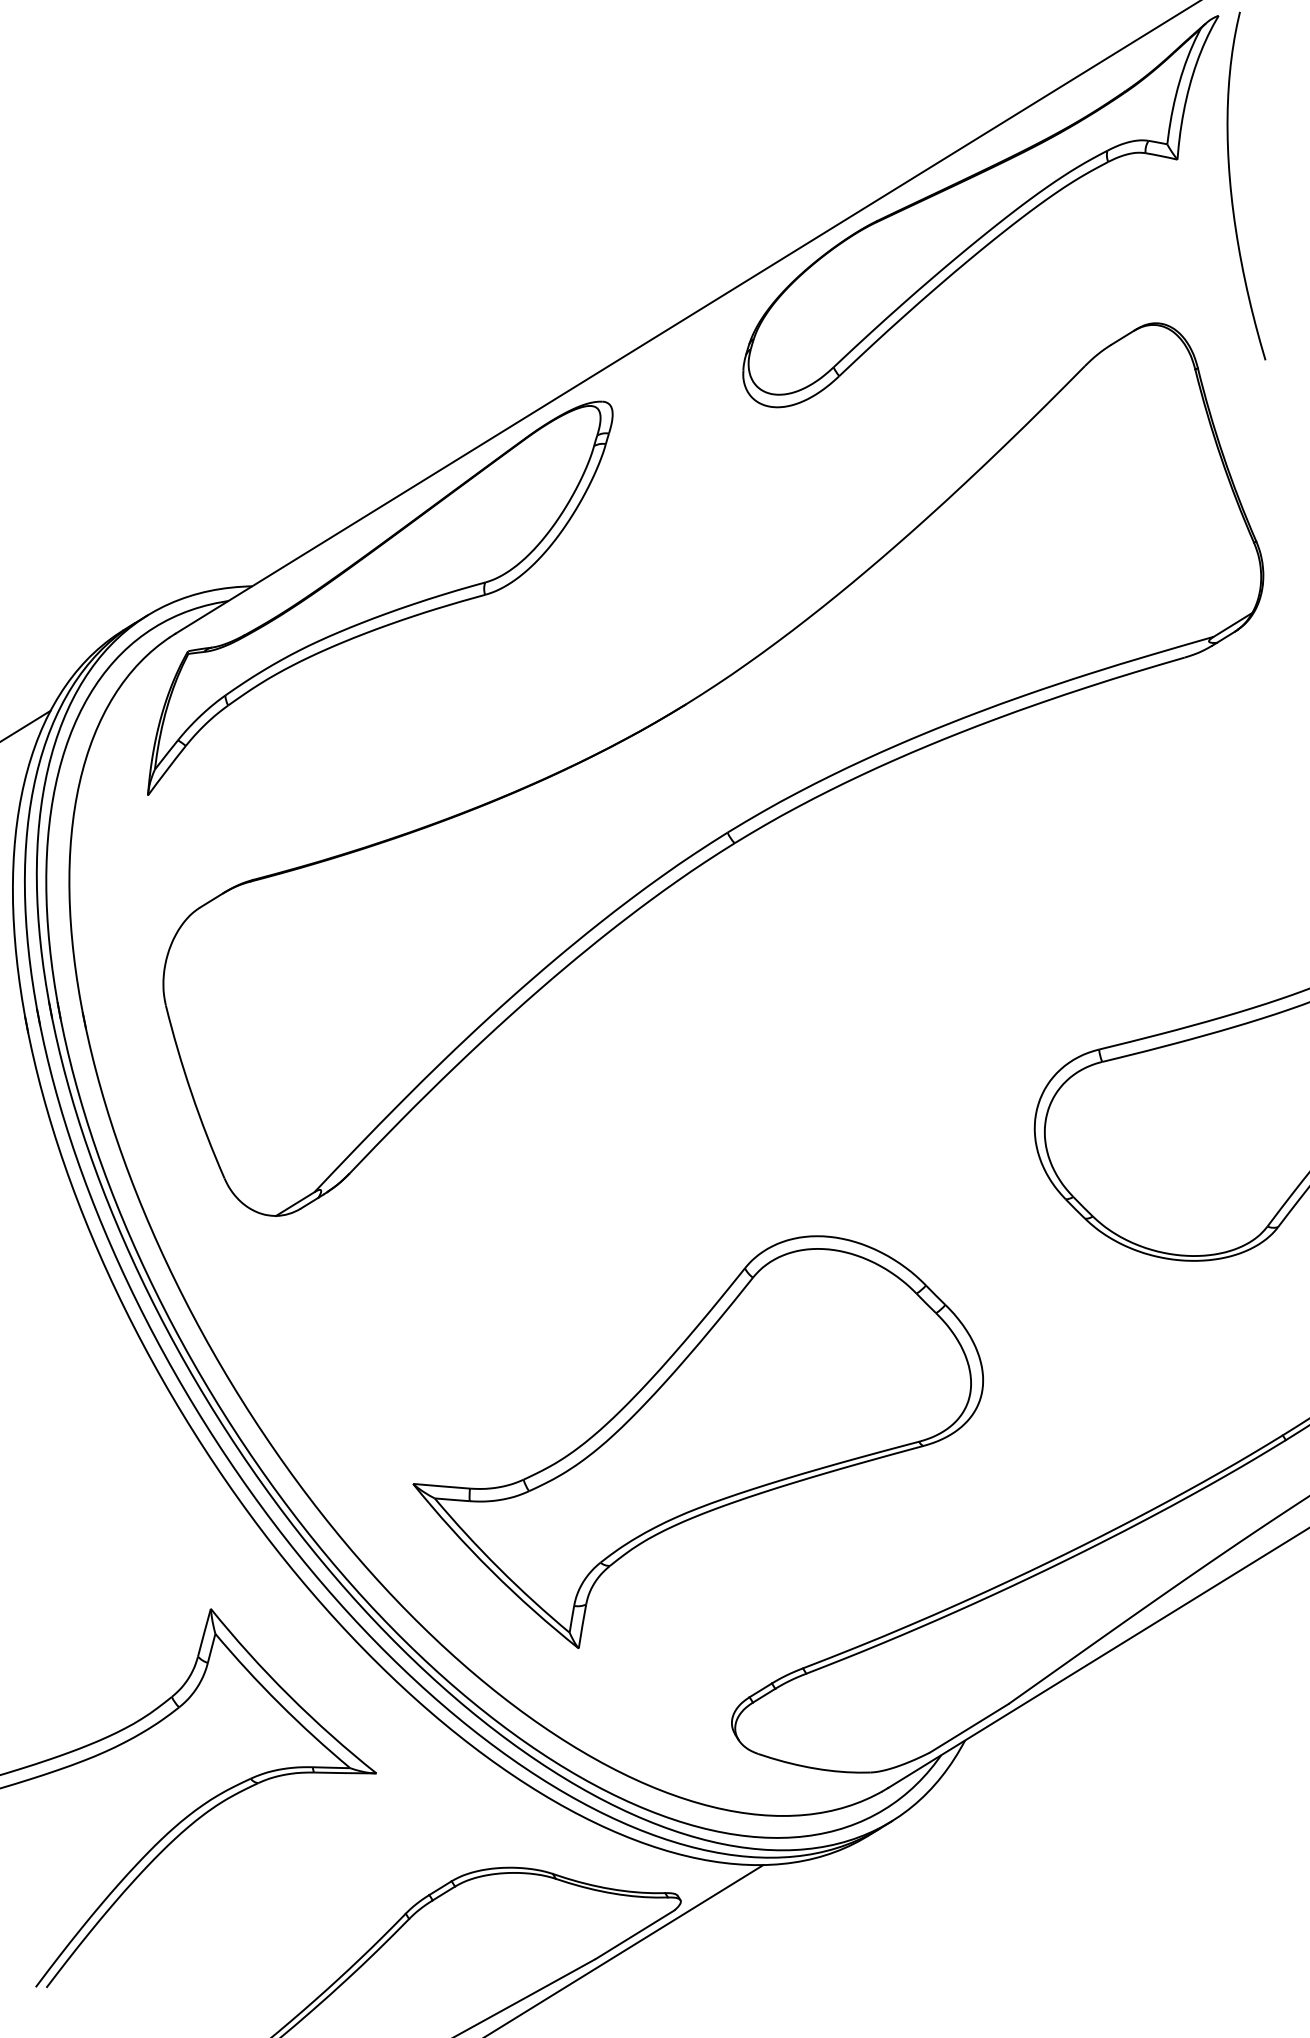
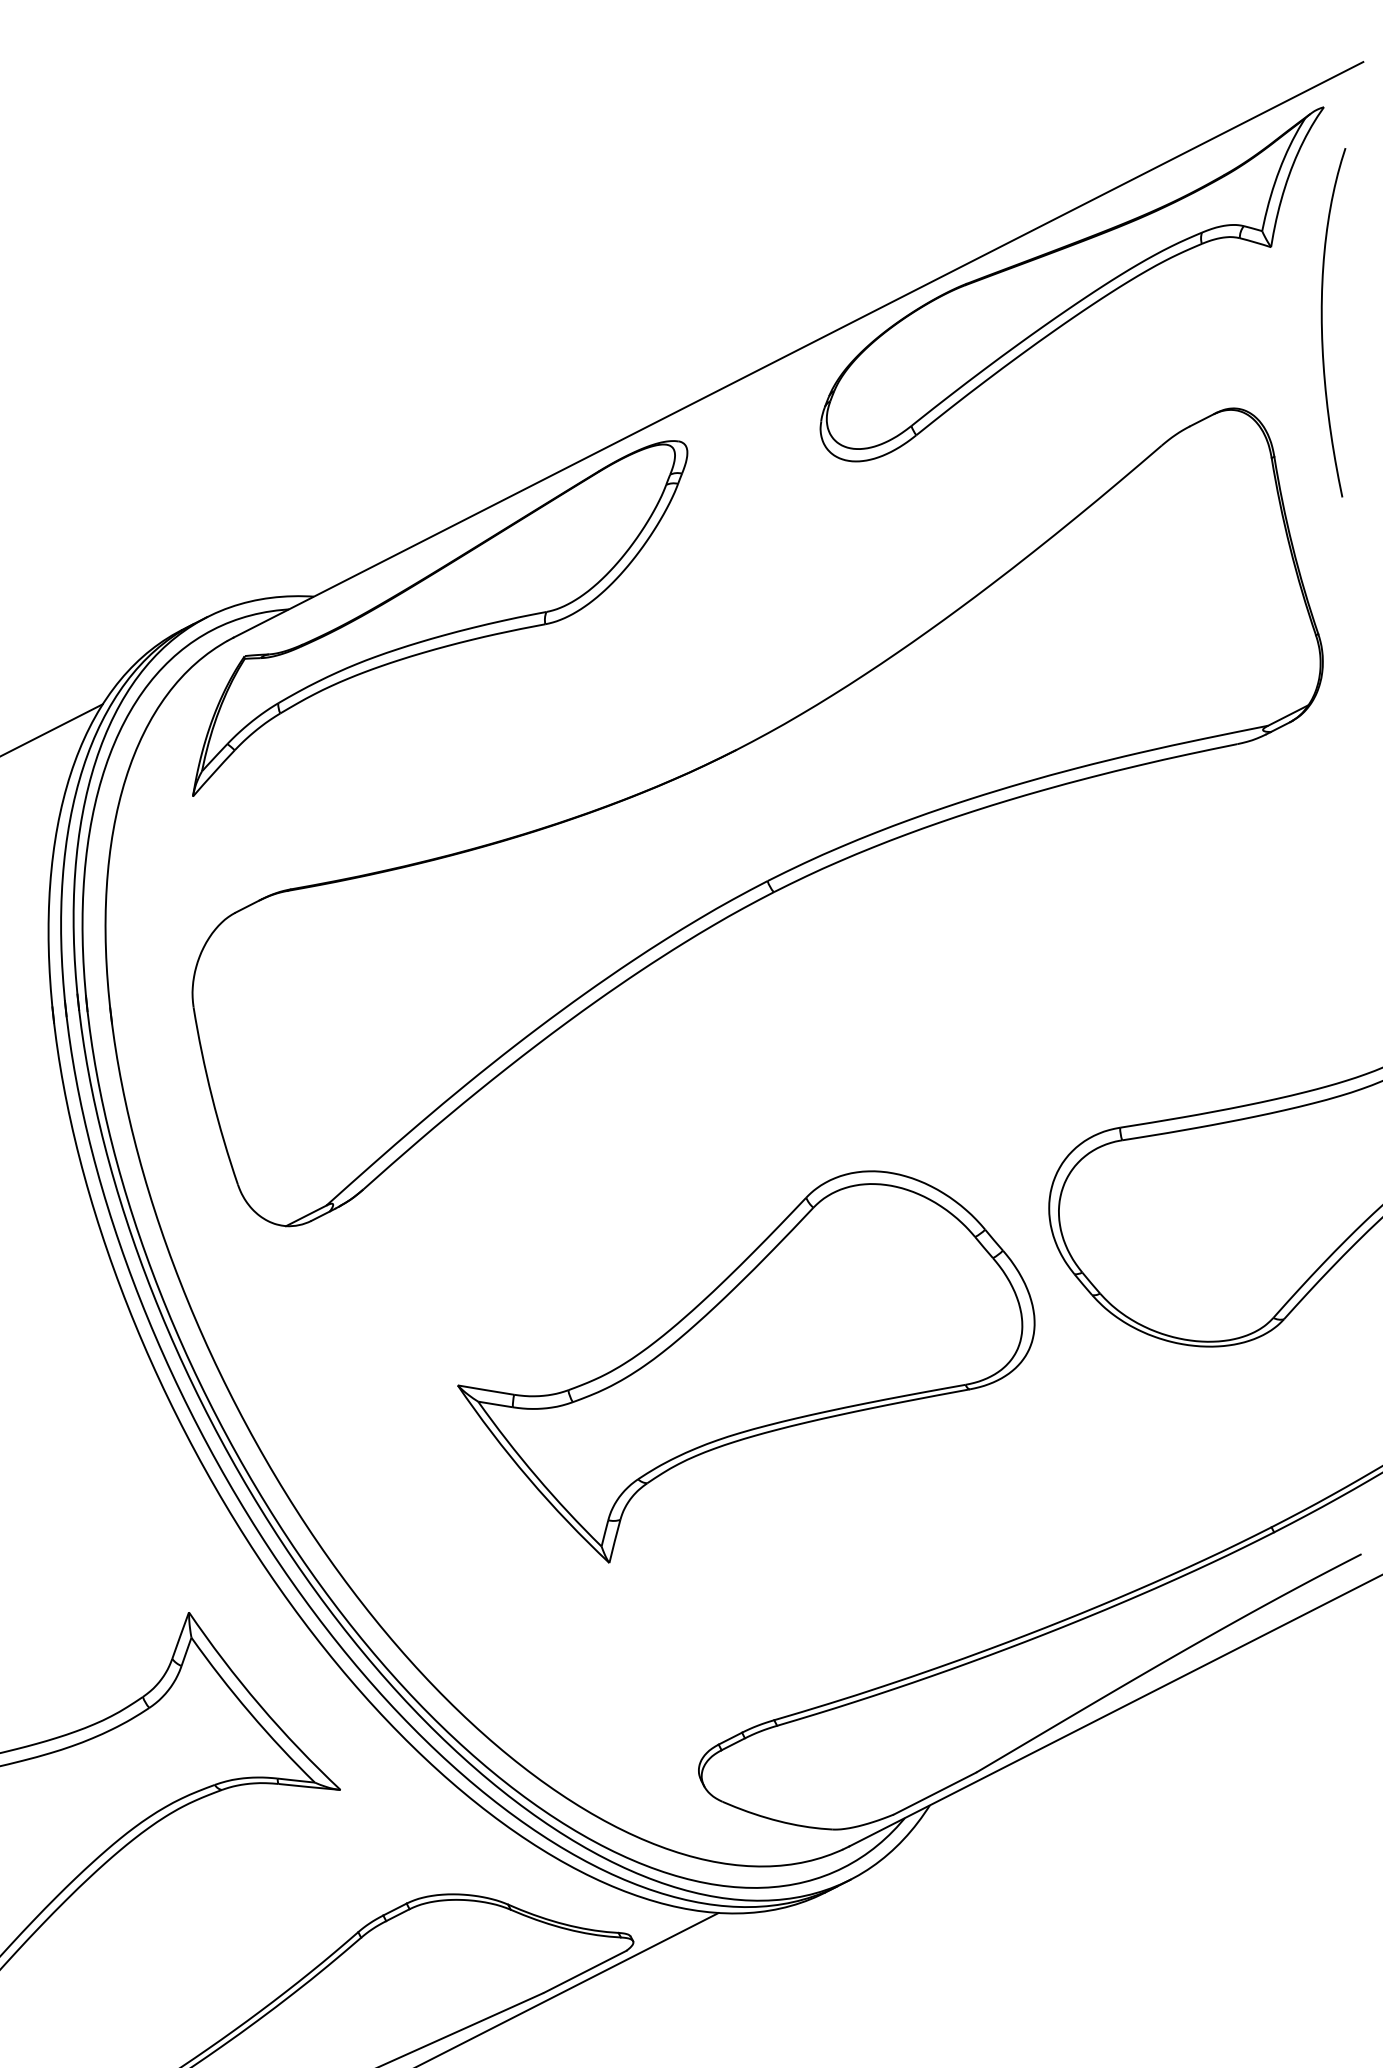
curve: (1231, 187) -> (1322, 322), moved
part: (699, 1441) -> (746, 1366), moved

